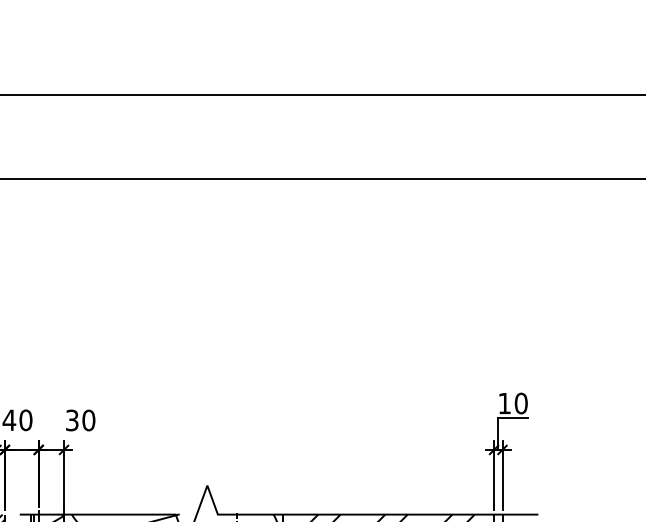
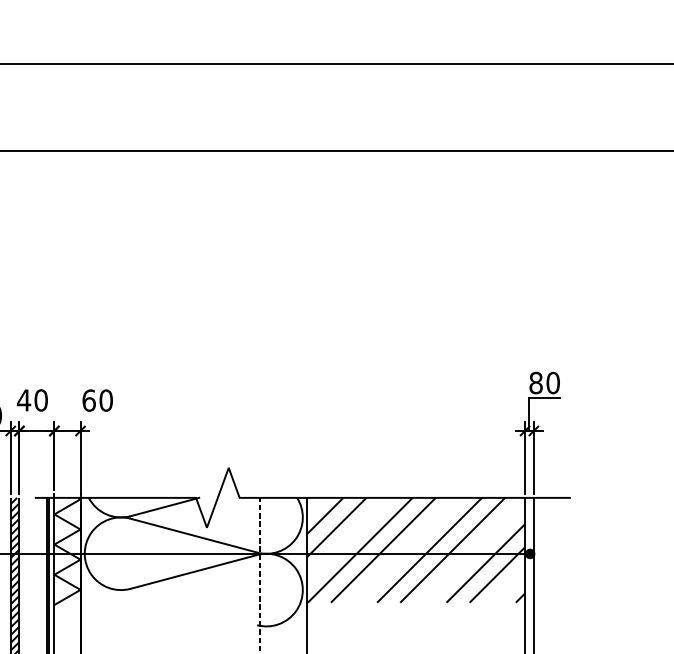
text: (504, 402) -> (535, 382), 10 -> 80
text: (71, 420) -> (88, 400), 30 -> 60

